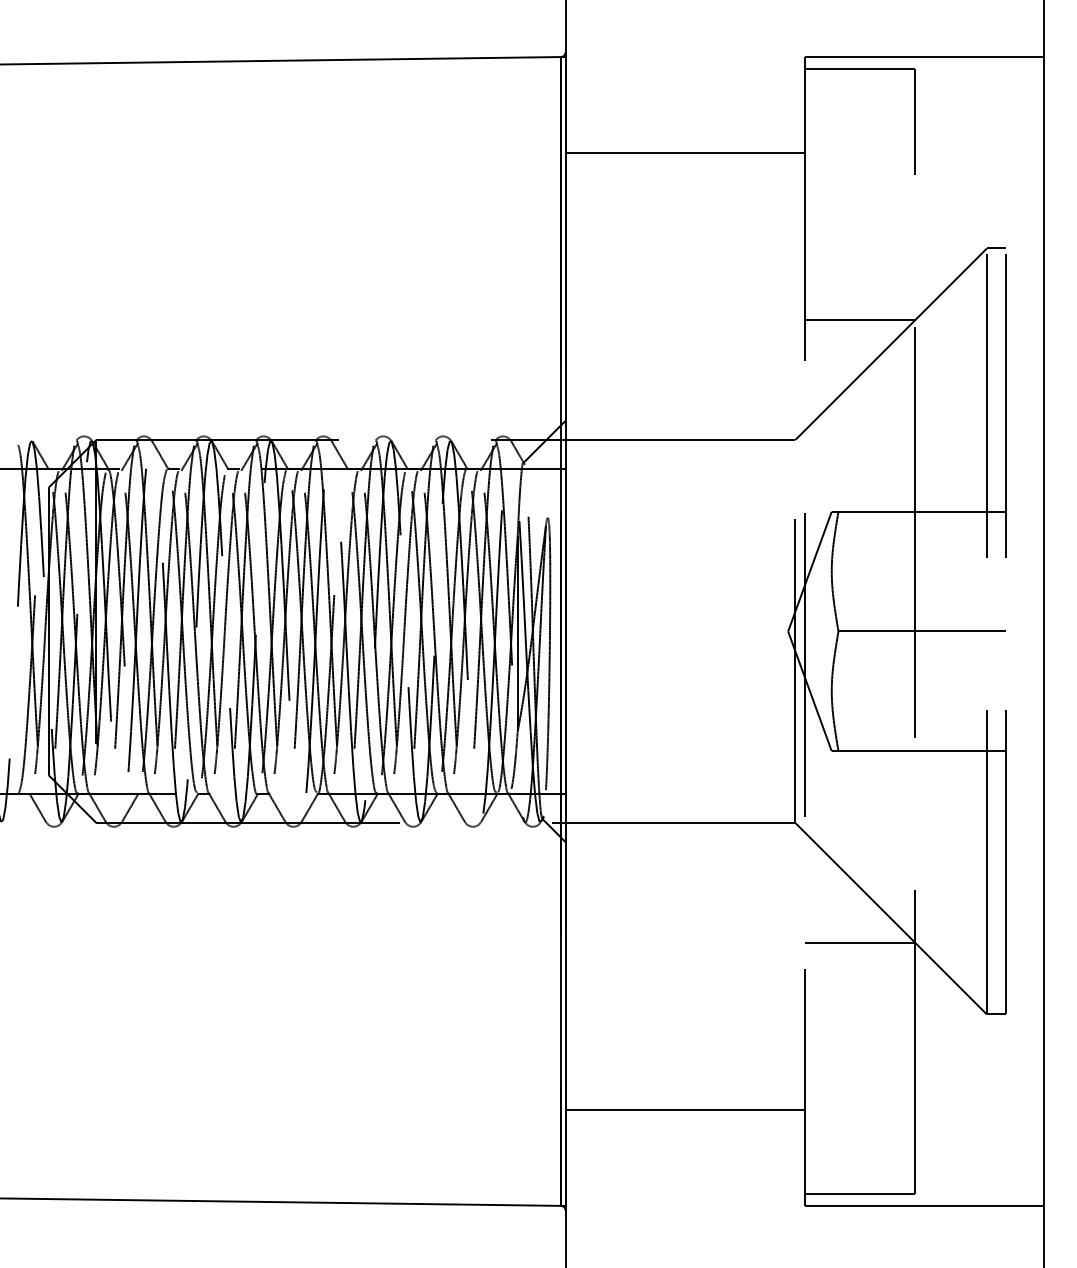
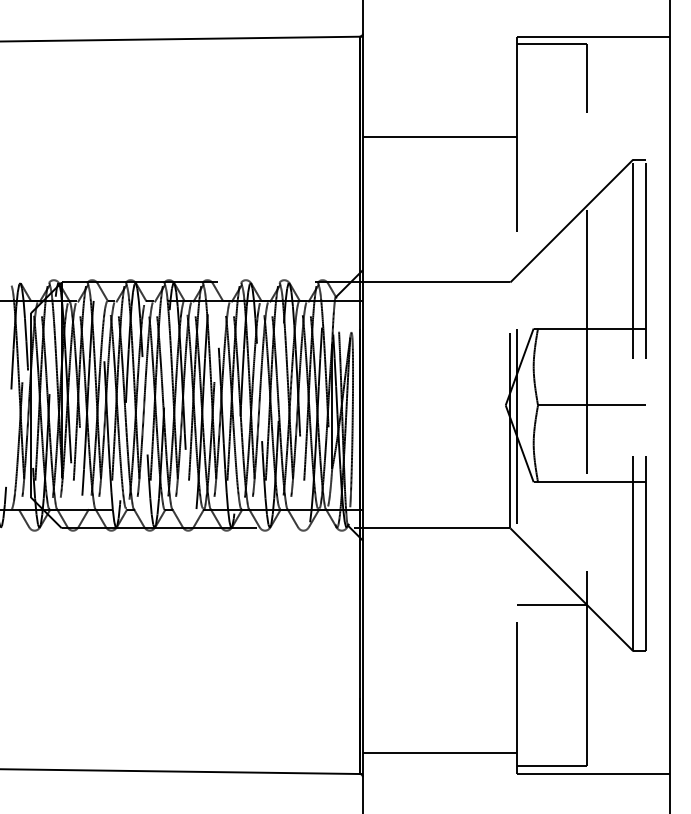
line: (684, 153) -> (439, 137), moved
line: (859, 320) -> (551, 205), removed
line: (684, 1110) -> (439, 752), moved

